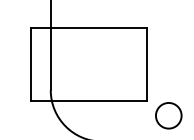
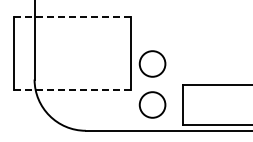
line: (88, 28) -> (72, 17), solid -> dashed
circle: (168, 74) -> (152, 63), added
line: (88, 101) -> (72, 90), solid -> dashed

